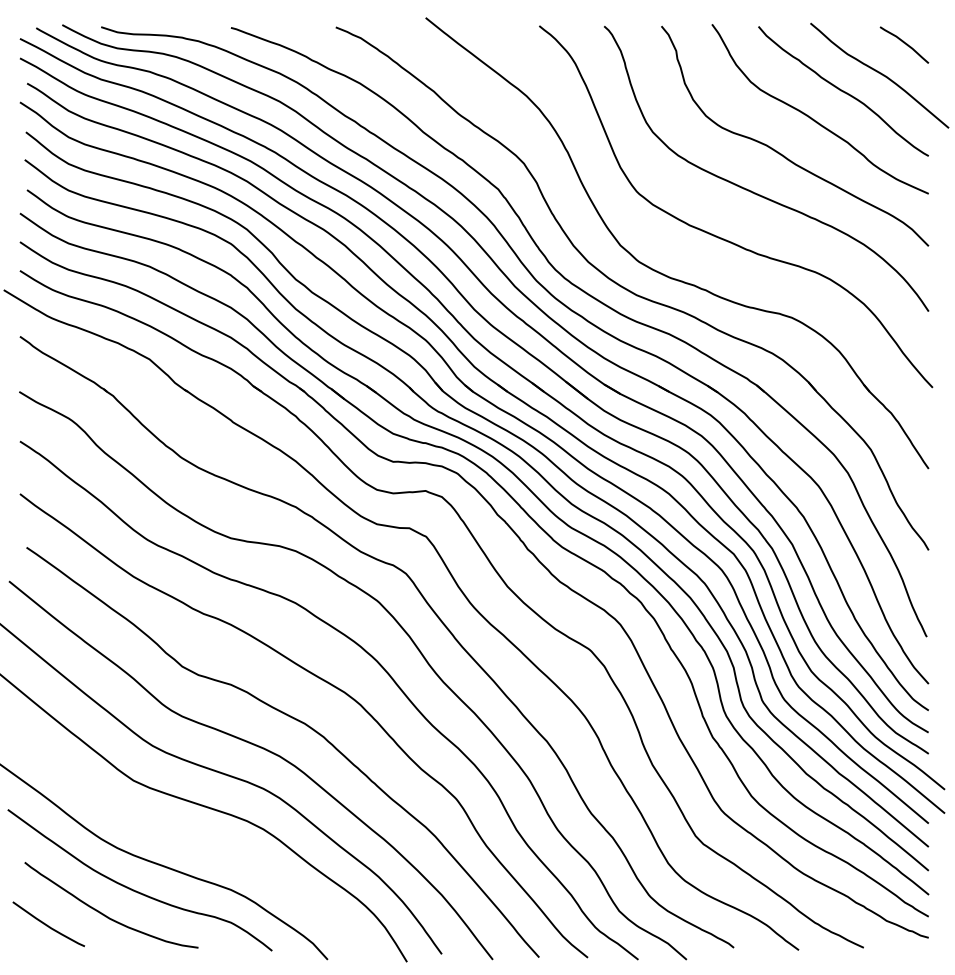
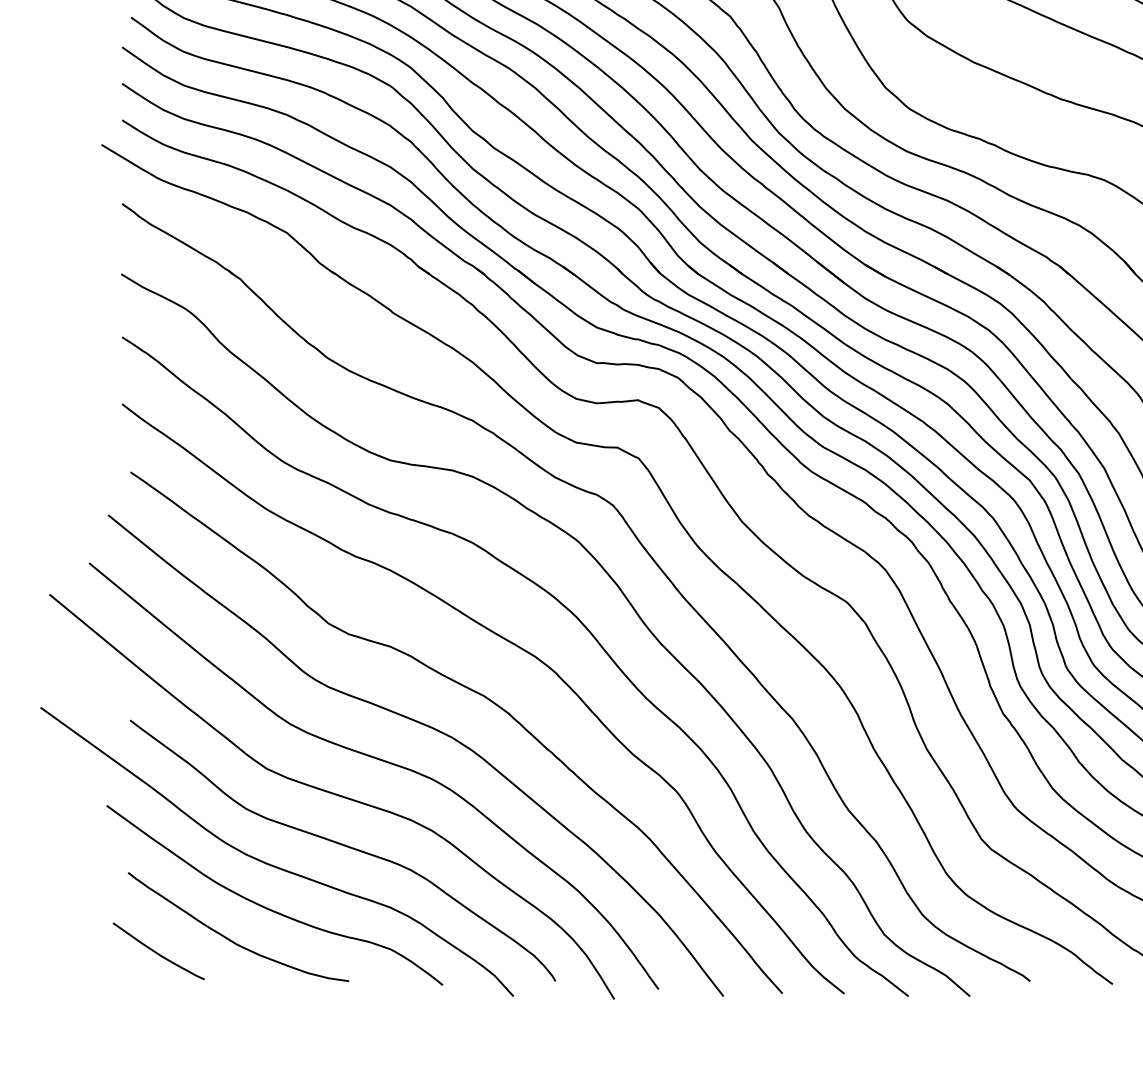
curve: (195, 842) -> (345, 847), added

